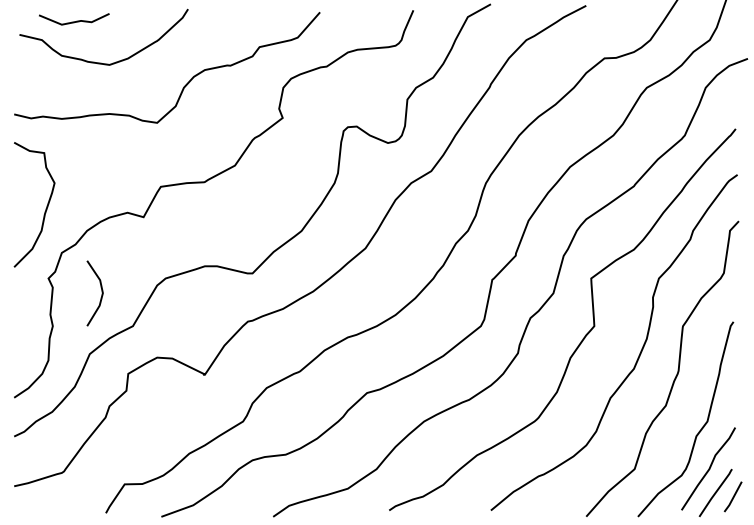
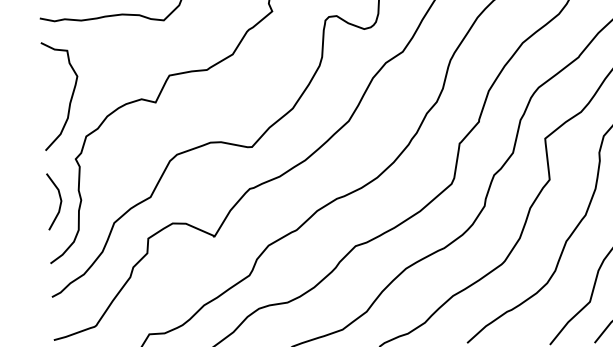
line: (101, 293) -> (60, 201), moved

